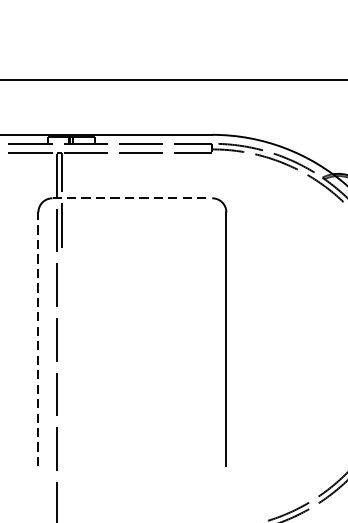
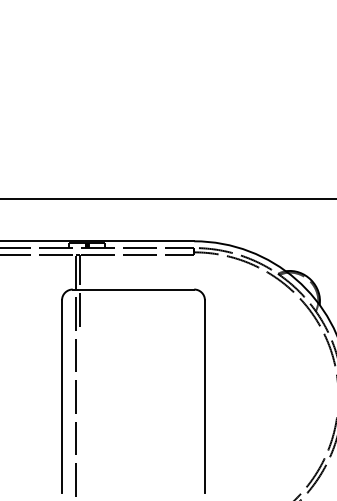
line: (132, 198) -> (133, 289), dashed -> solid
line: (39, 339) -> (62, 396), dashed -> solid

